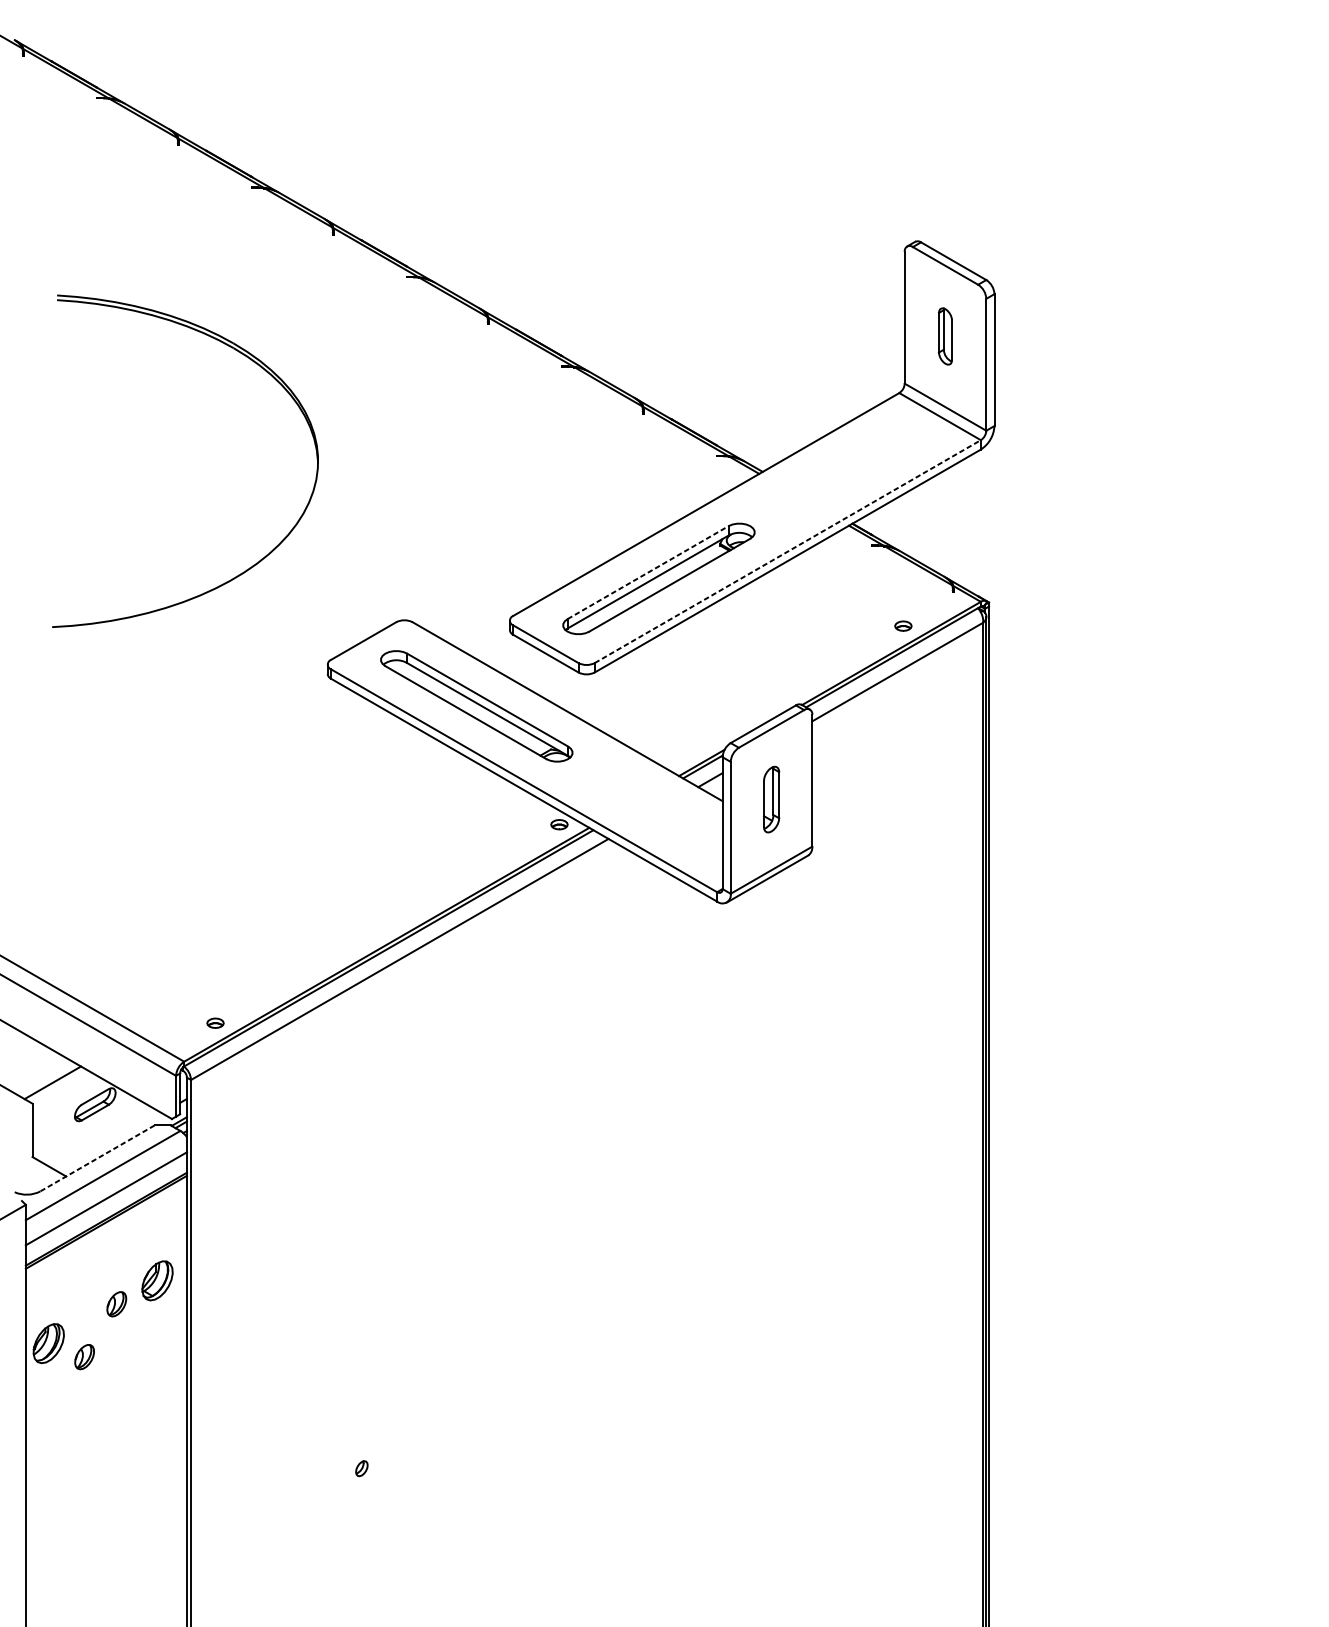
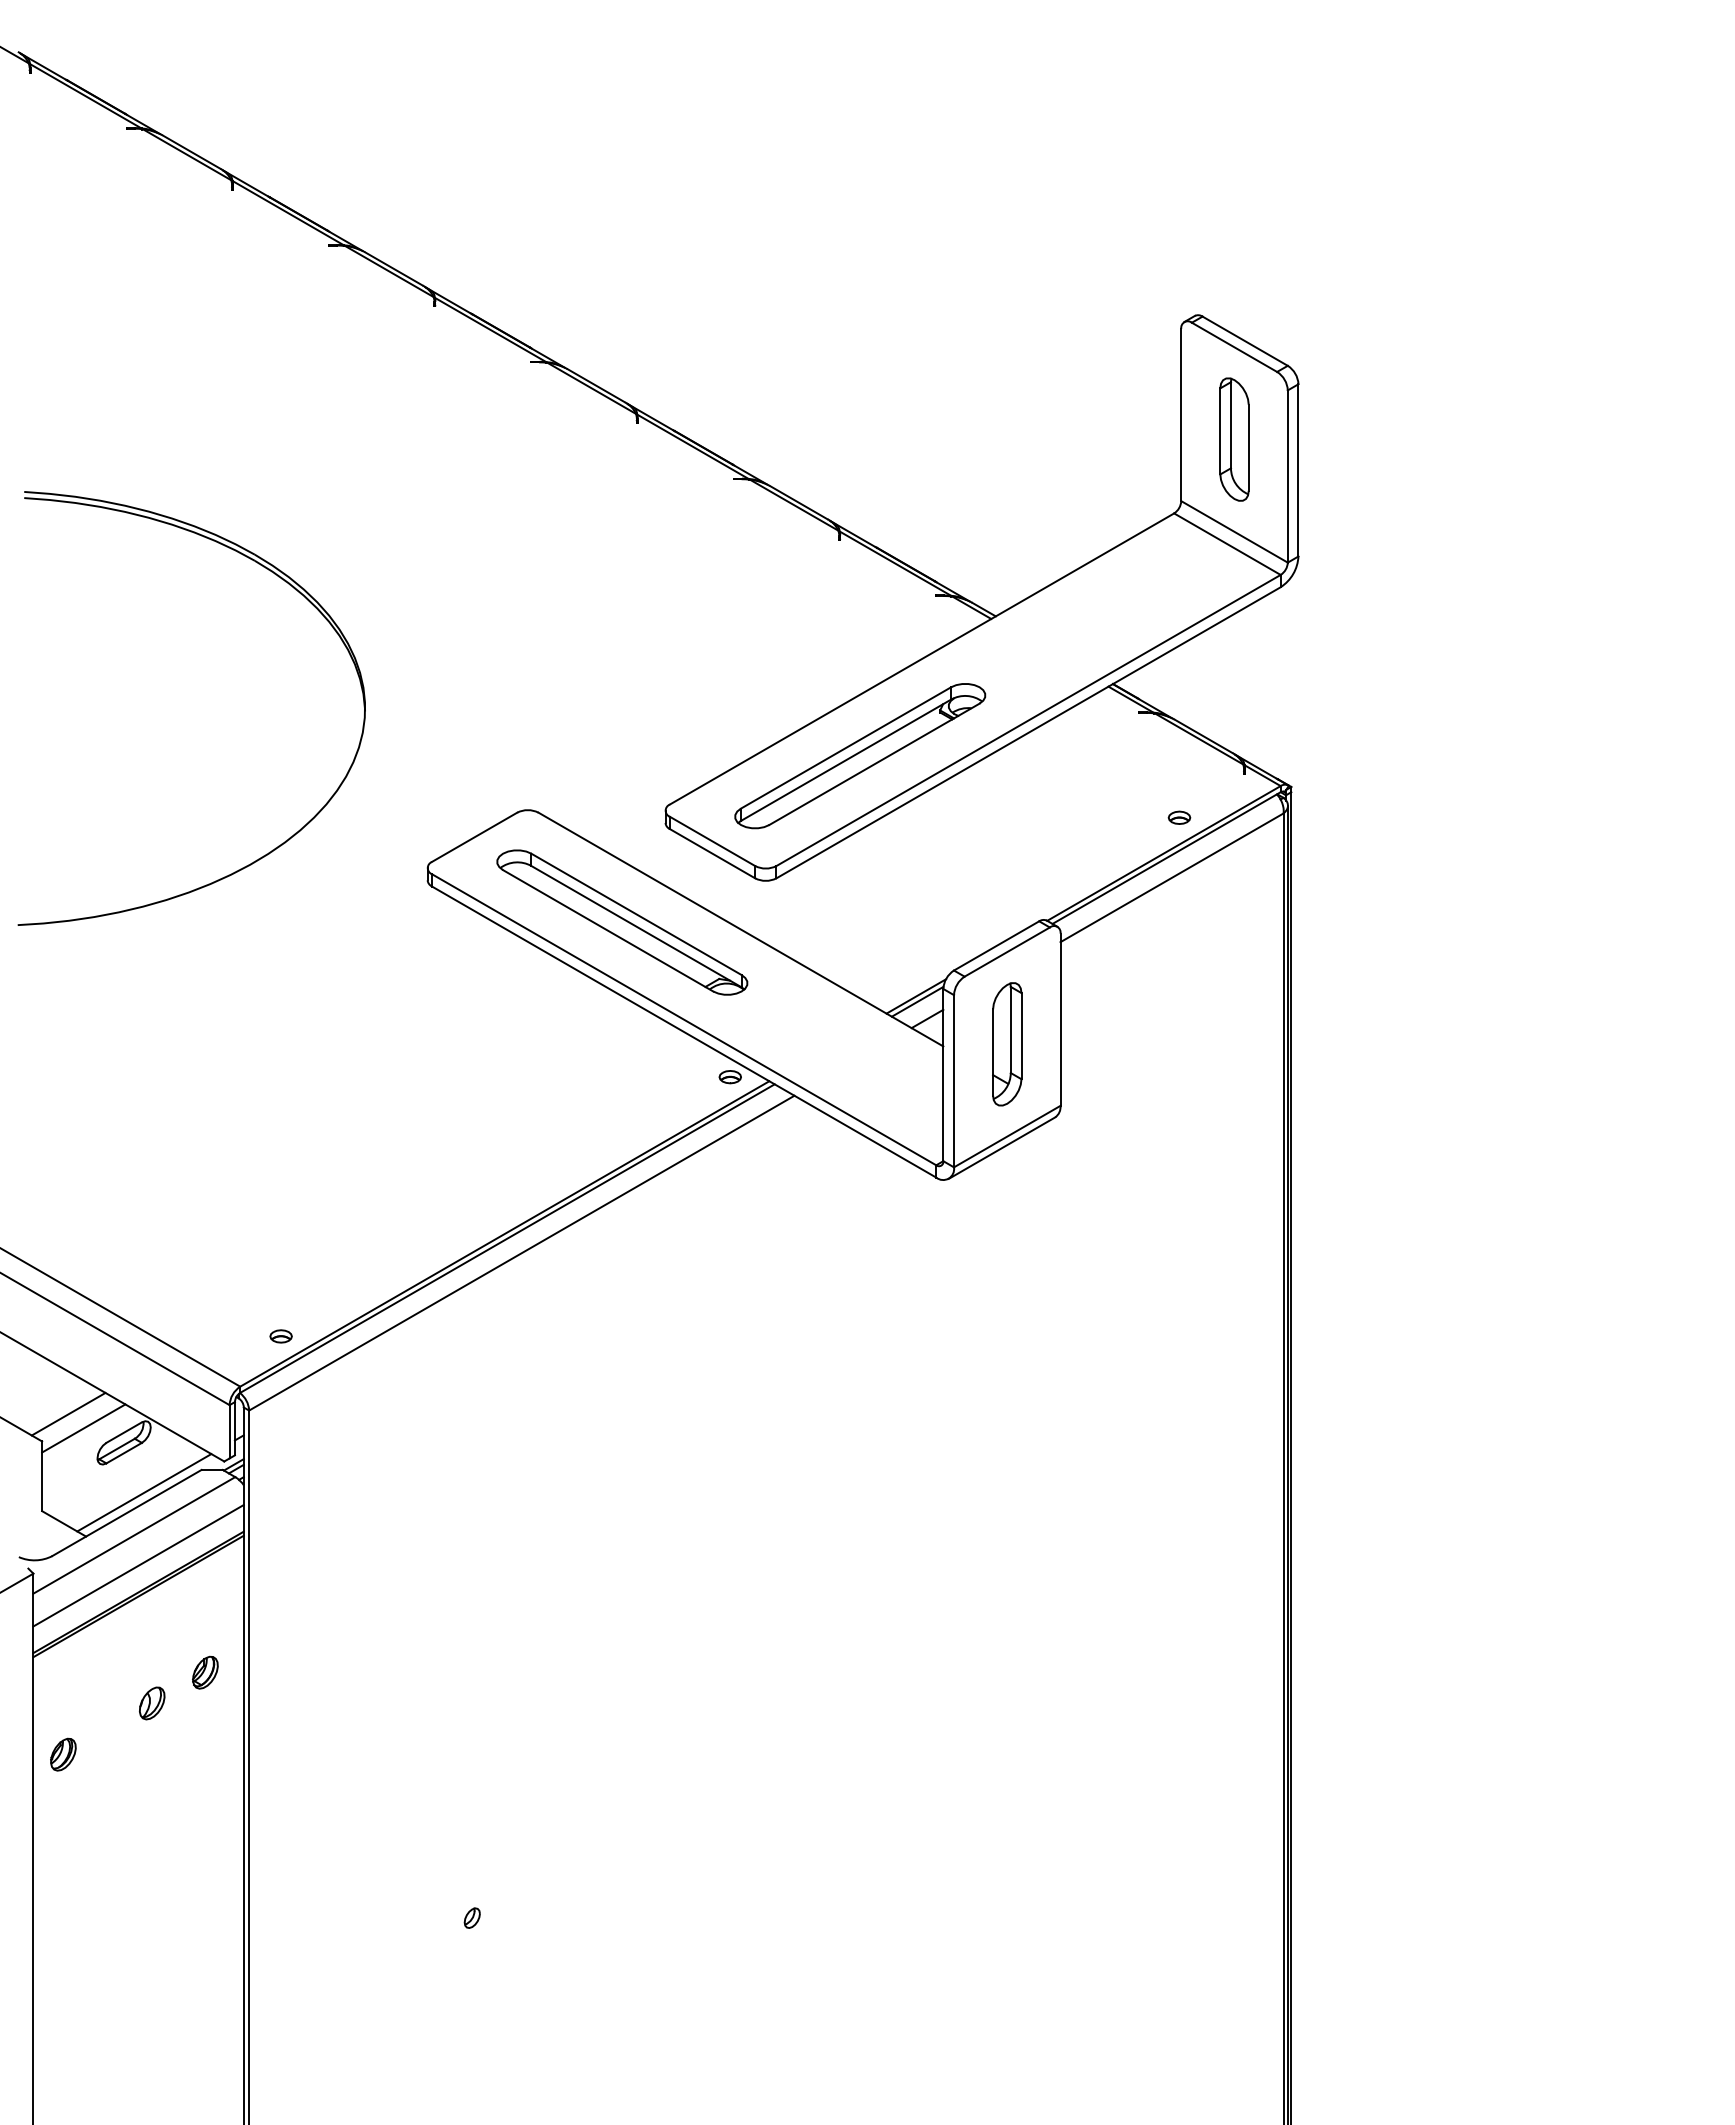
part: (945, 336) -> (1234, 439), size x1.67
part: (257, 364) -> (285, 582), moved
line: (788, 551) -> (1029, 720), dashed -> solid
line: (648, 572) -> (846, 747), dashed -> solid
part: (771, 799) -> (1007, 1044), size x1.43
line: (64, 1093) -> (83, 1428), added
line: (110, 1142) -> (144, 1492), added
line: (97, 1158) -> (126, 1513), dashed -> solid
part: (157, 1280) -> (205, 1672), size x0.62
part: (48, 1343) -> (63, 1754), size x0.62
part: (84, 1357) -> (110, 1772), removed

